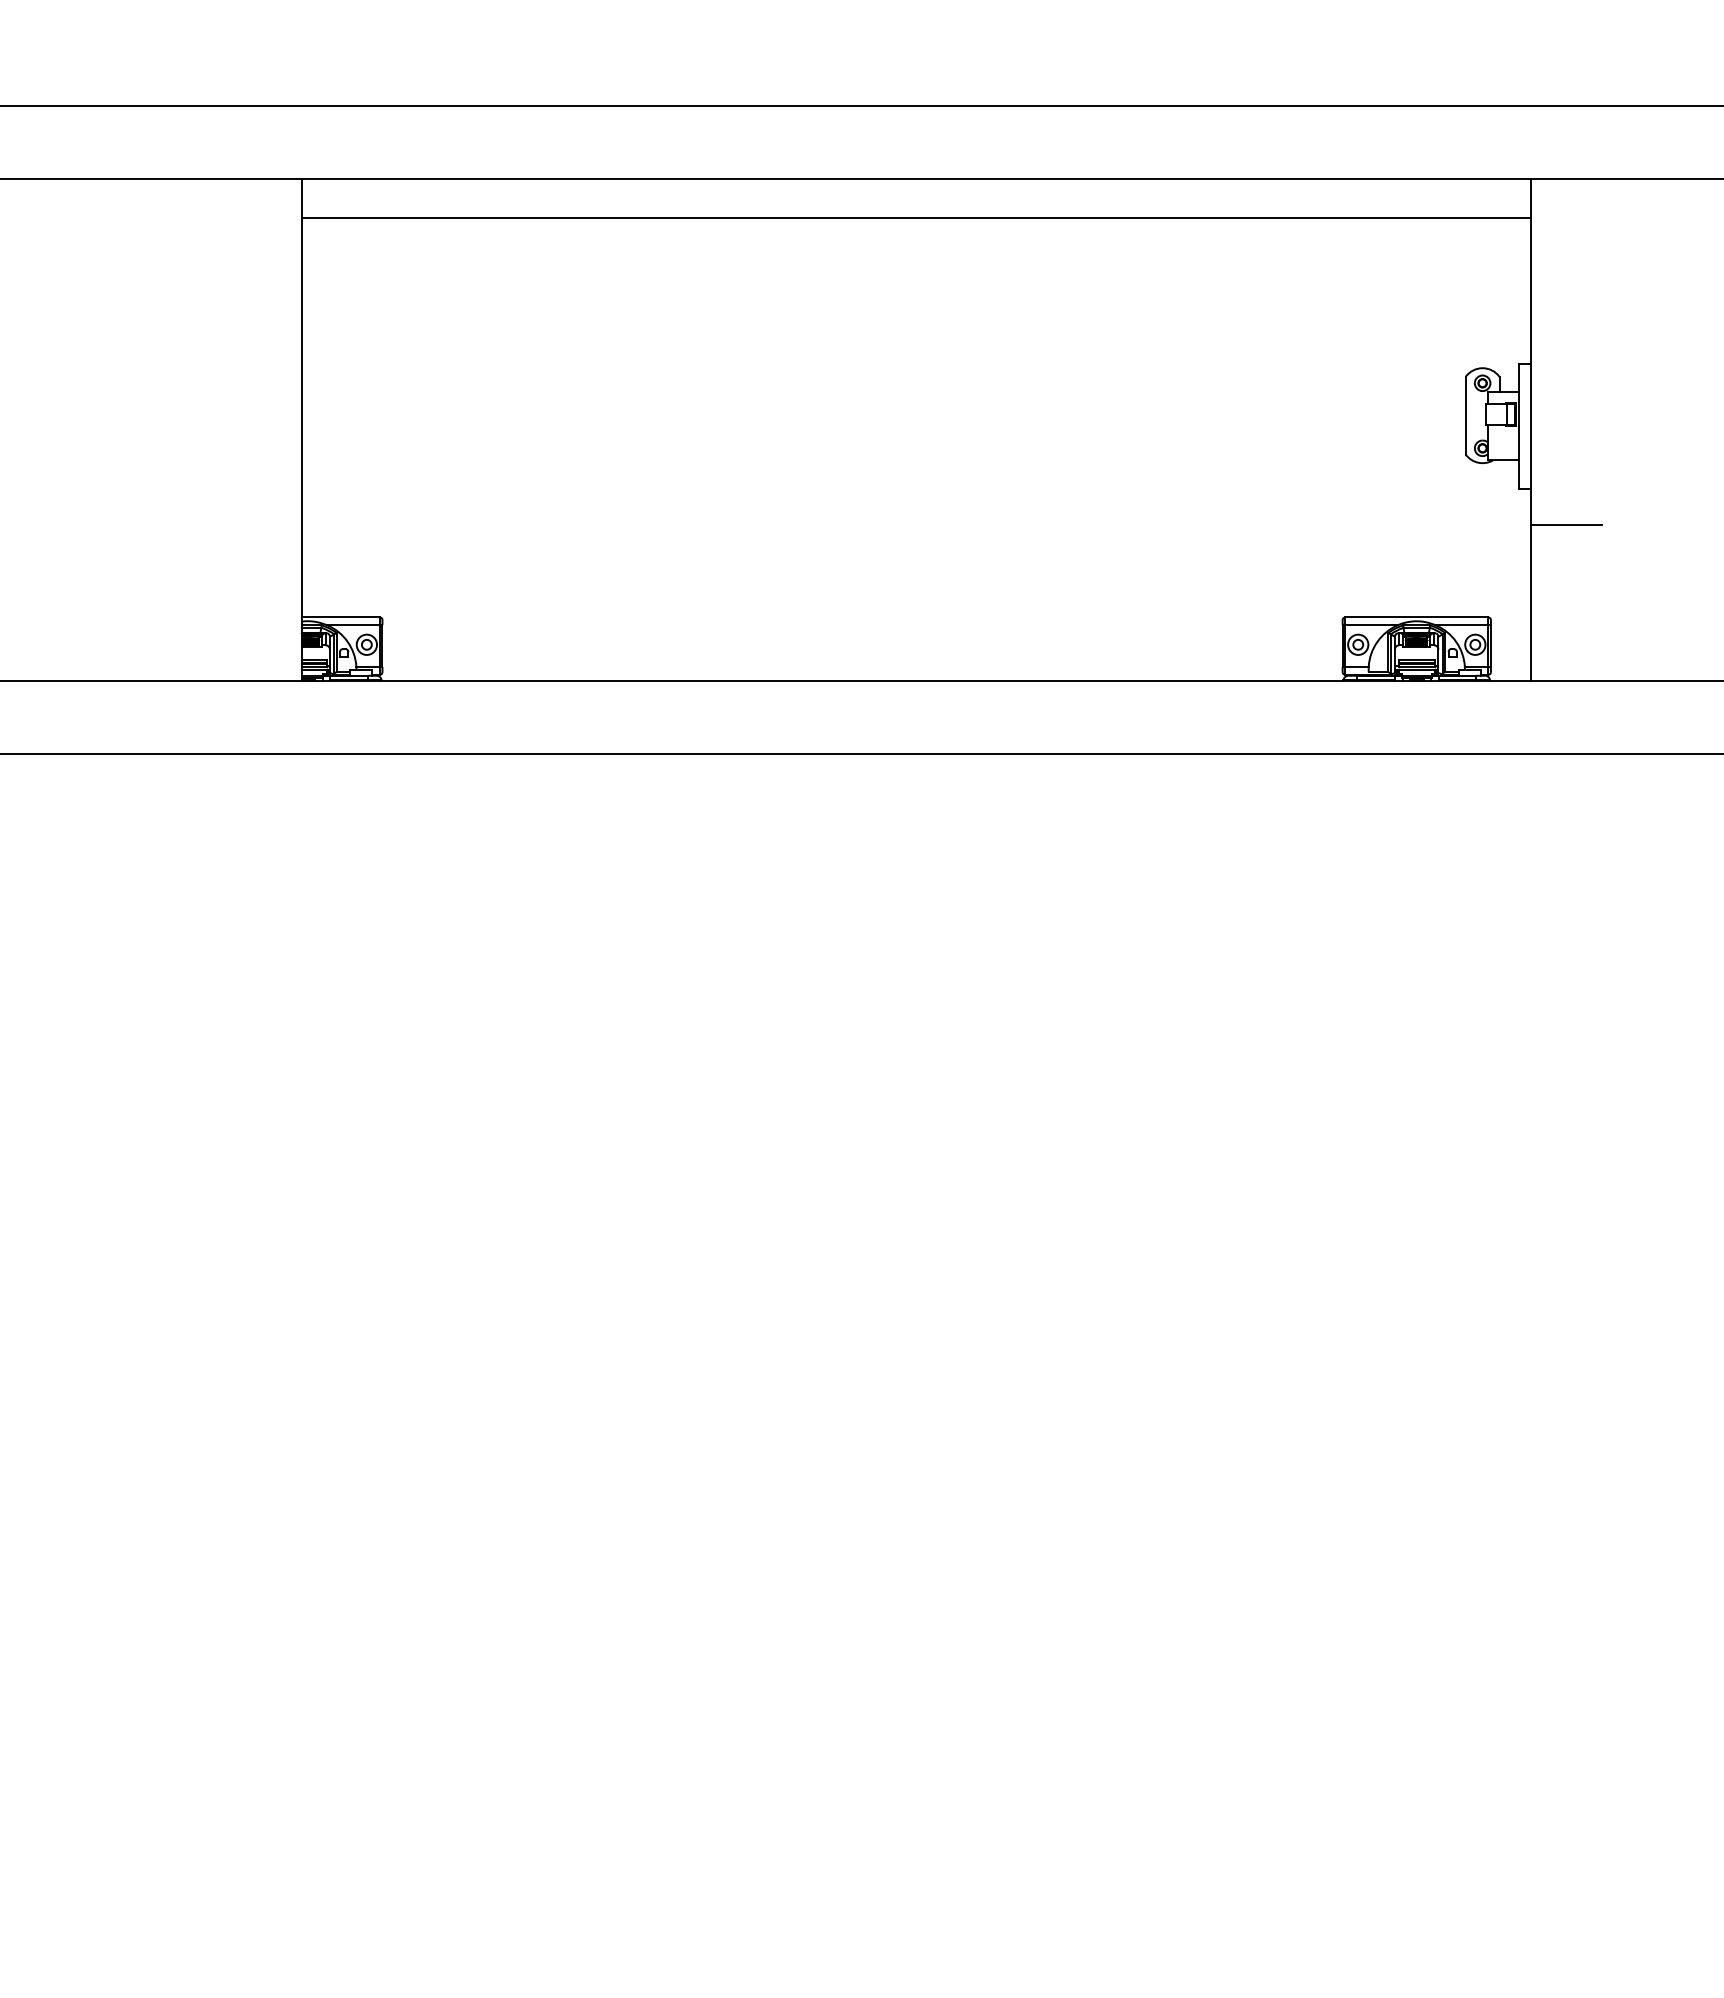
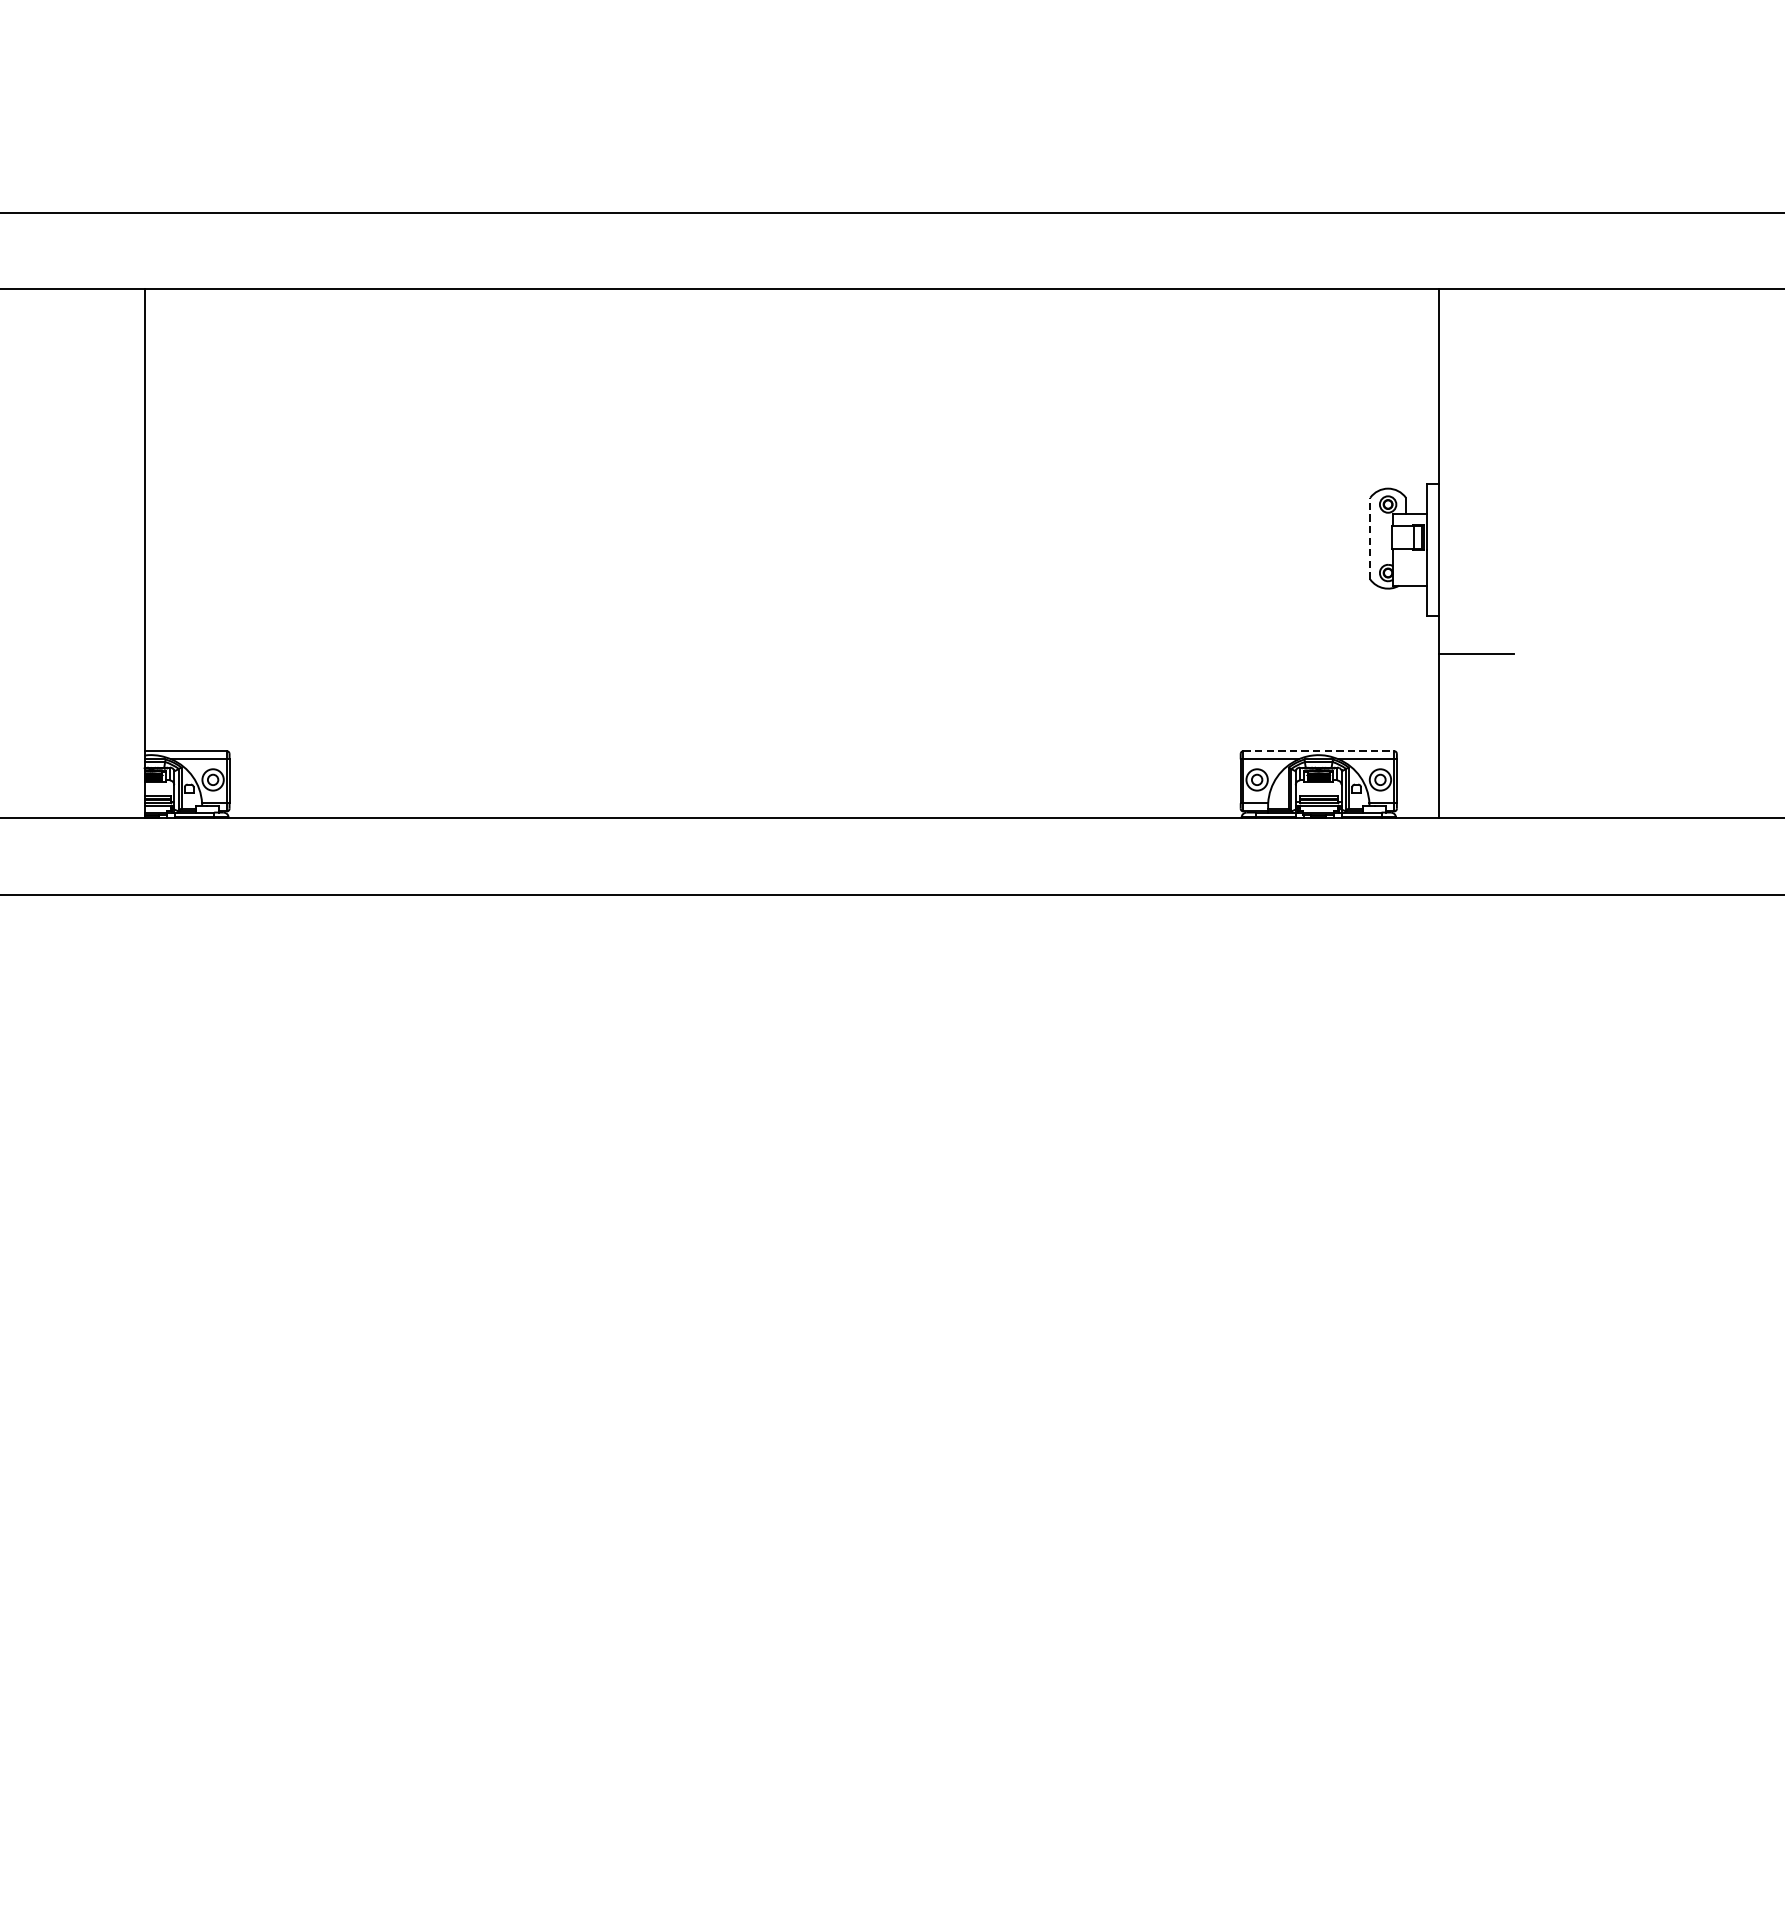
line: (915, 218) -> (790, 330), removed
line: (1465, 415) -> (1370, 538), solid -> dashed
line: (1416, 617) -> (1318, 751), solid -> dashed

